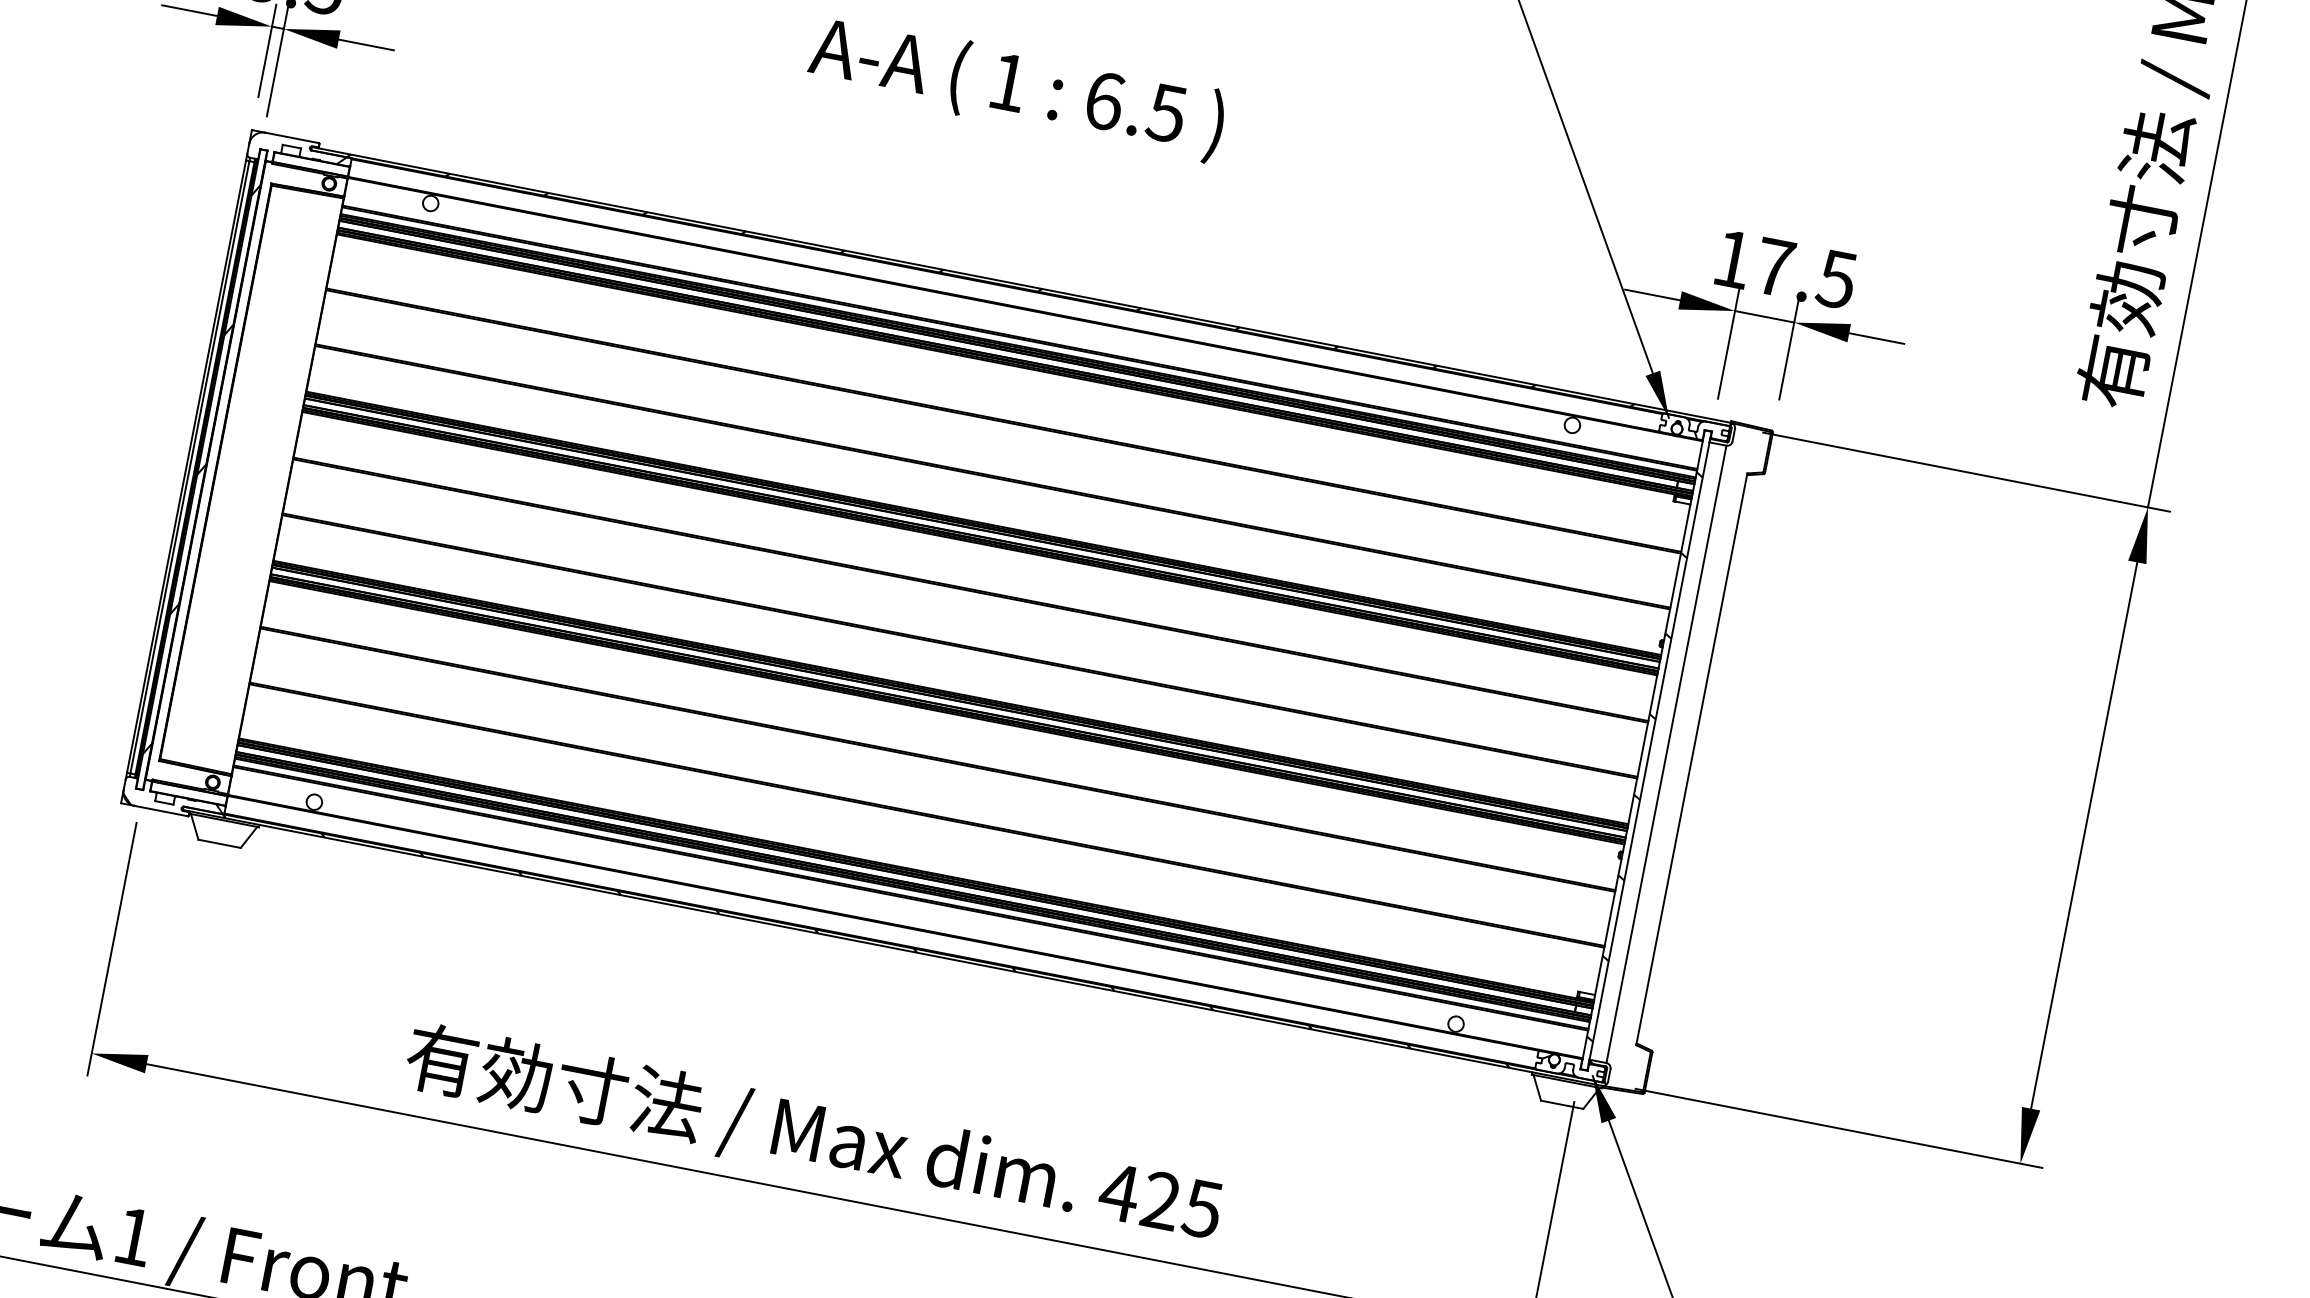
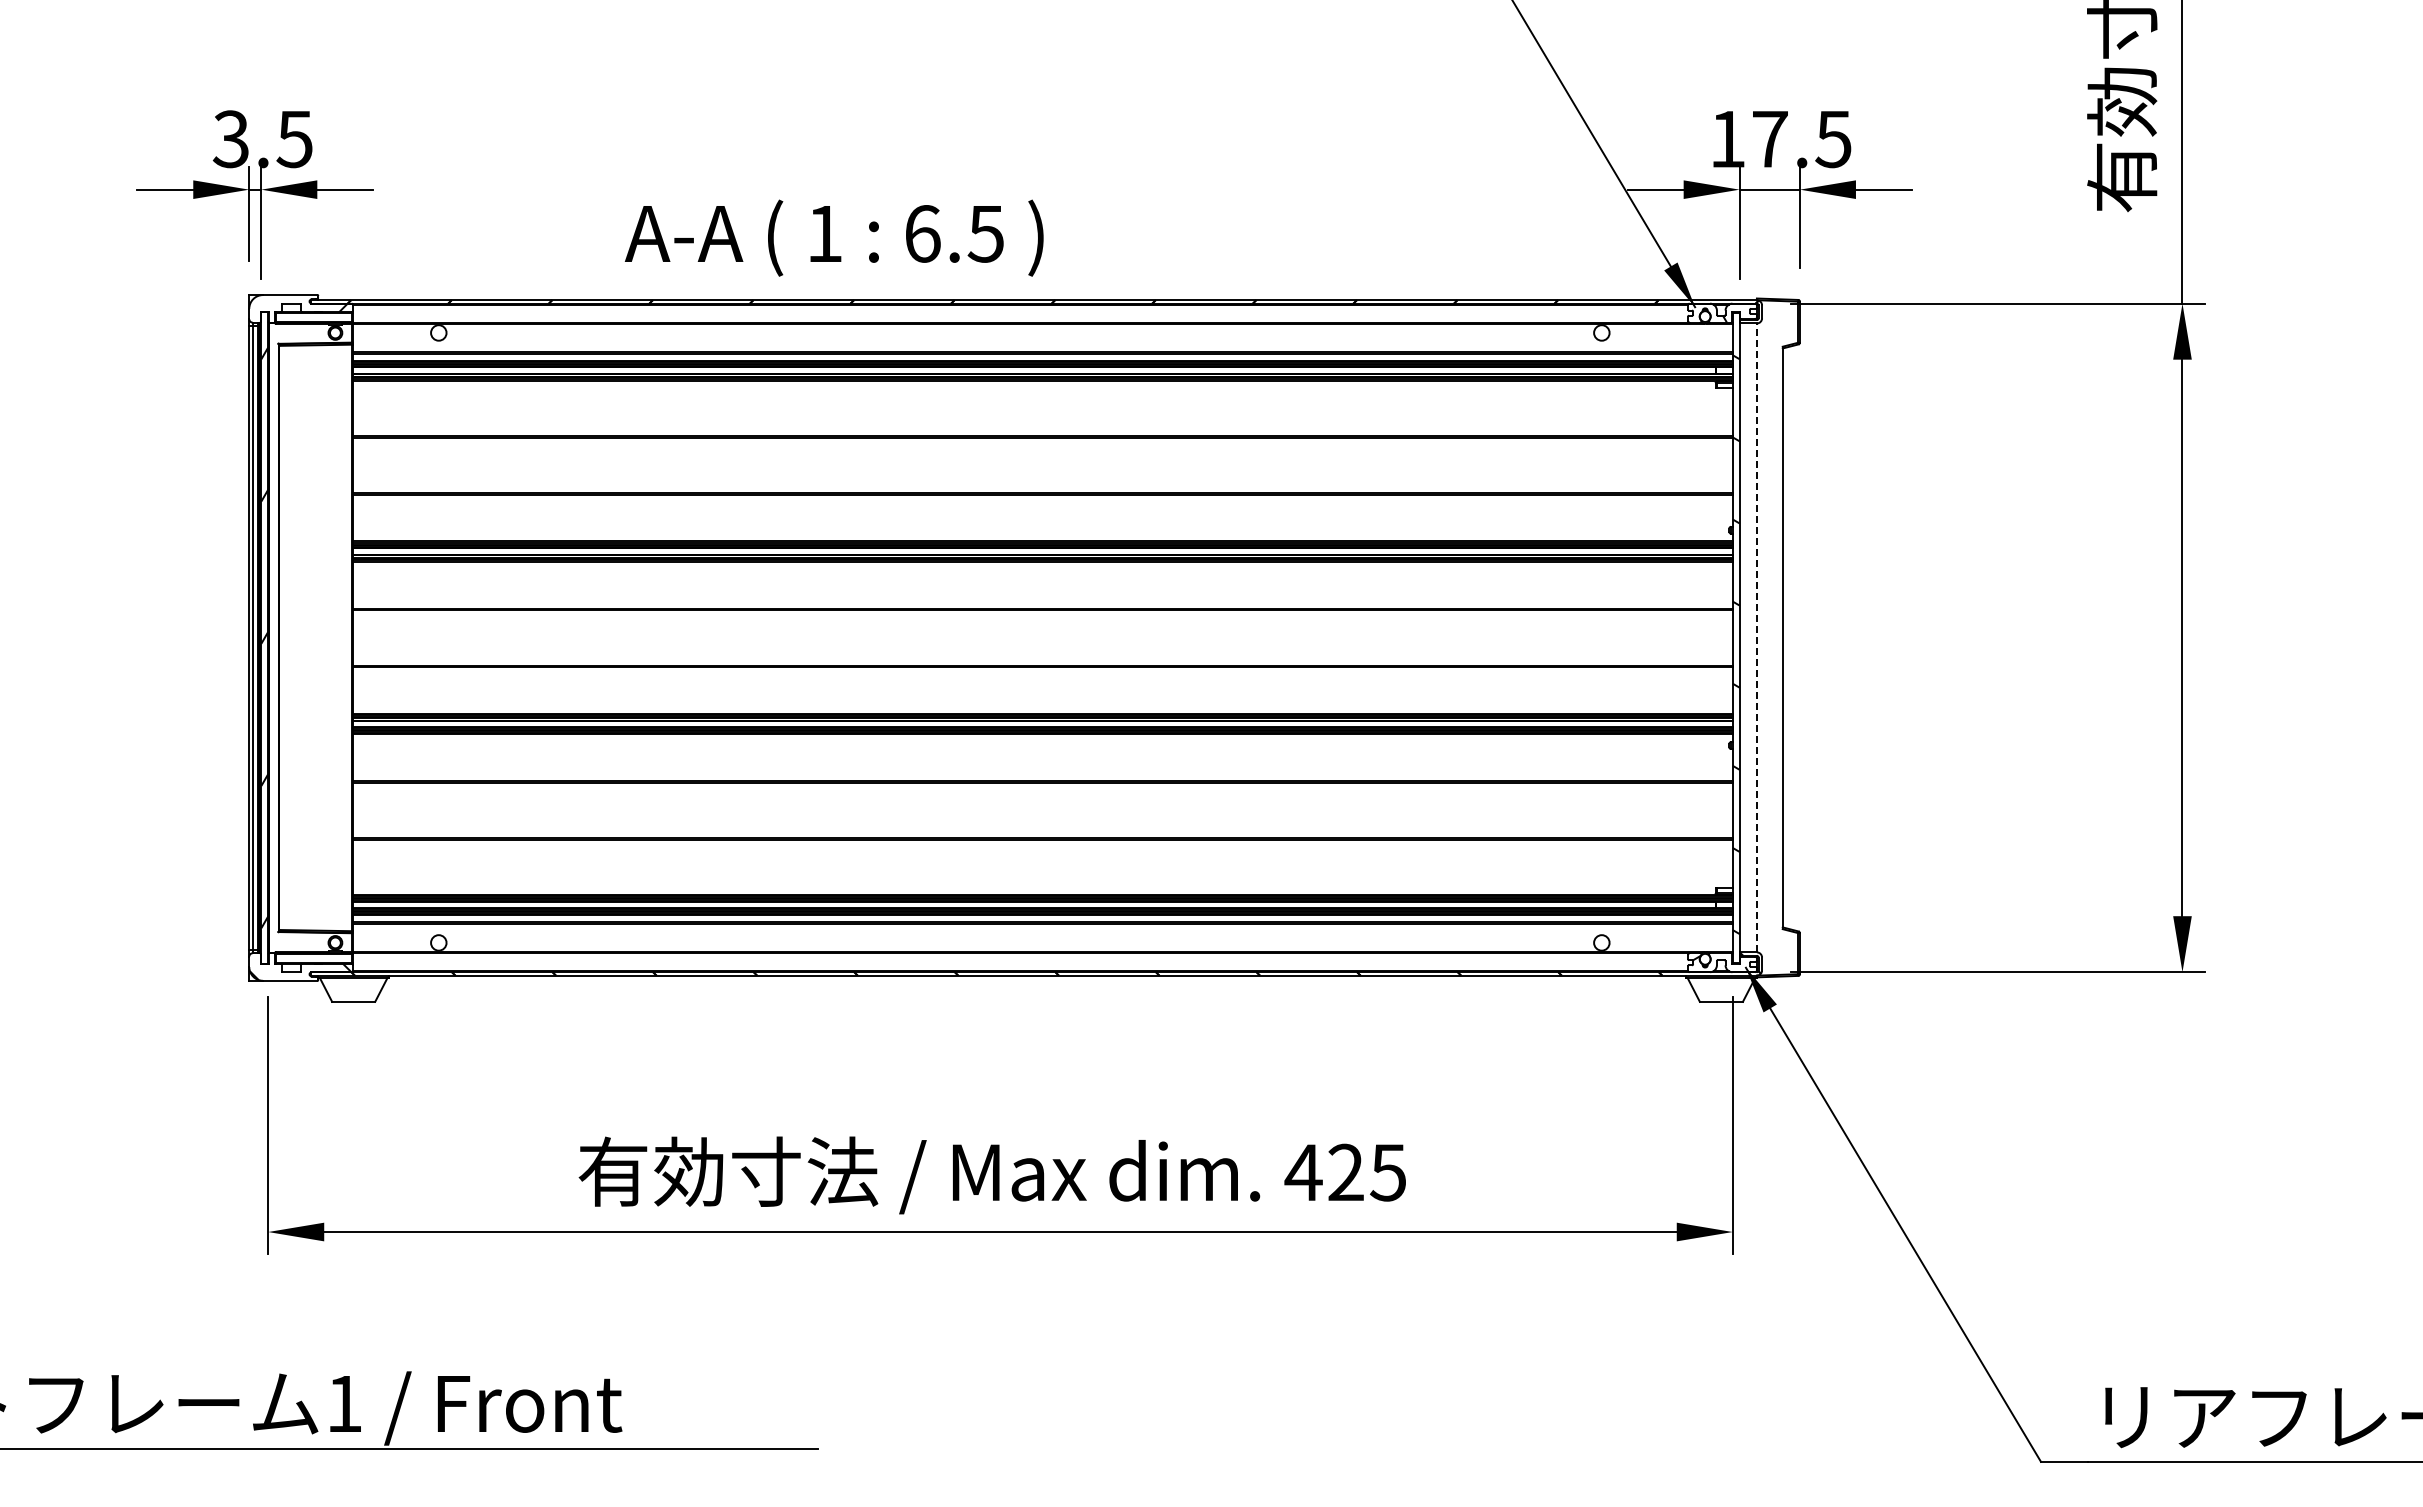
text: (1017, 87) -> (834, 237), moved
line: (1666, 753) -> (1756, 637), solid -> dashed

